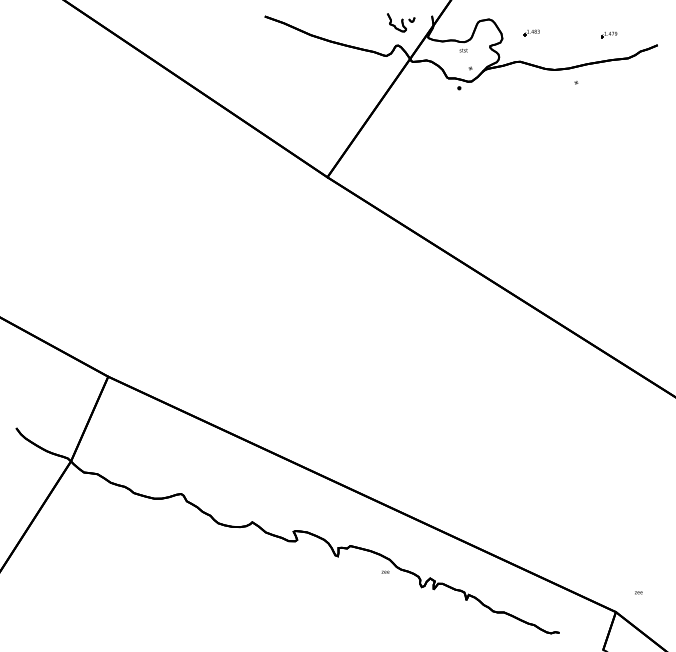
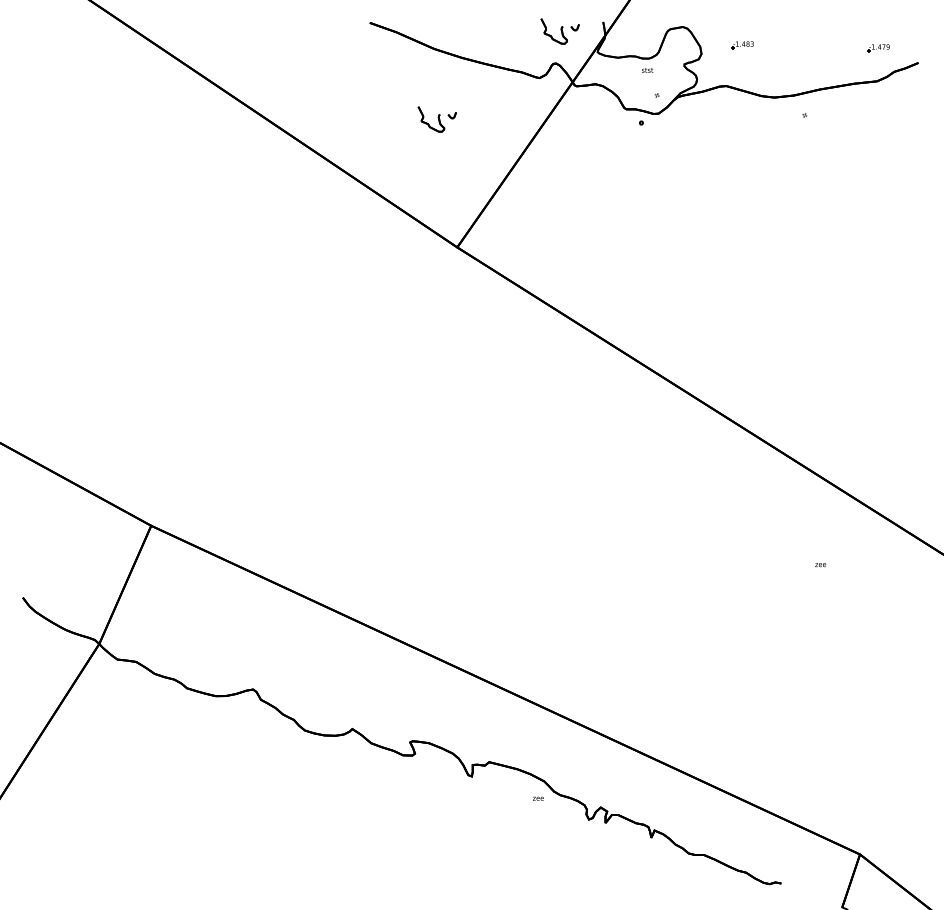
part: (609, 34) -> (878, 48), moved
part: (313, 85) -> (437, 119), added
text: (638, 592) -> (820, 564), moved

